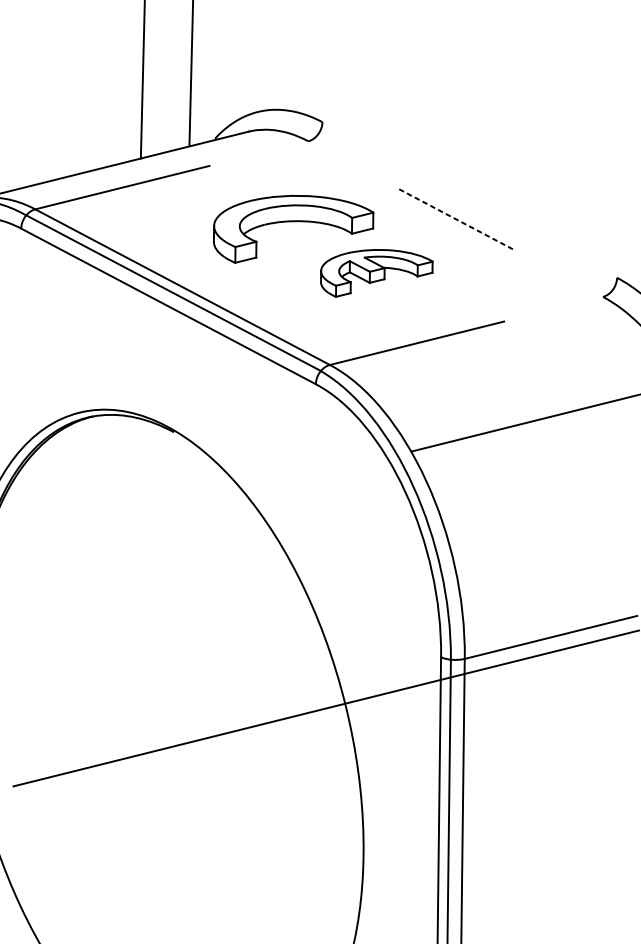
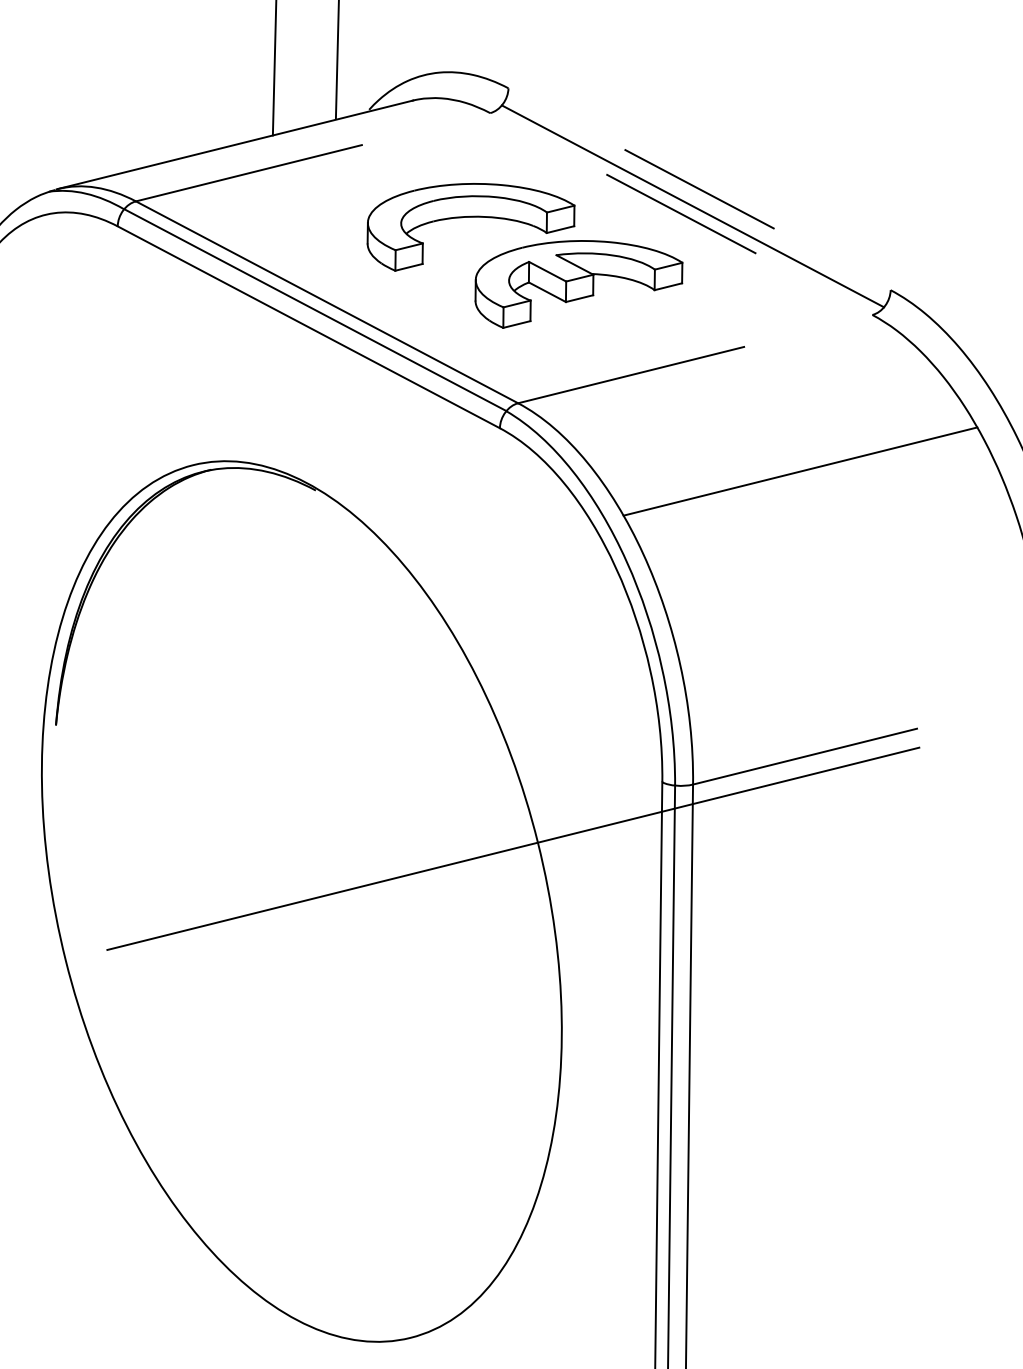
line: (469, 200) -> (699, 189), added
line: (464, 213) -> (692, 206), added
line: (455, 219) -> (681, 214), dashed -> solid
part: (376, 273) -> (578, 284), size x1.43

